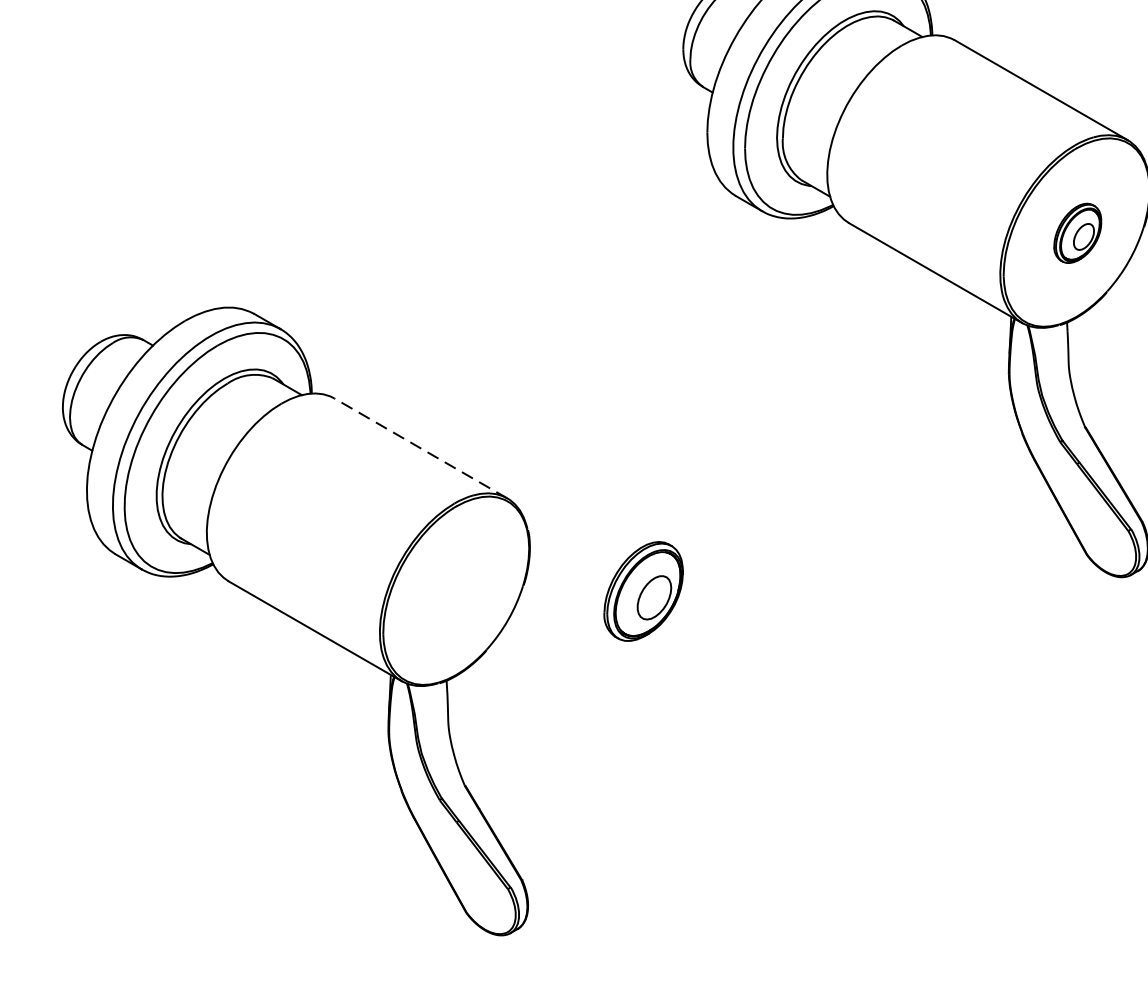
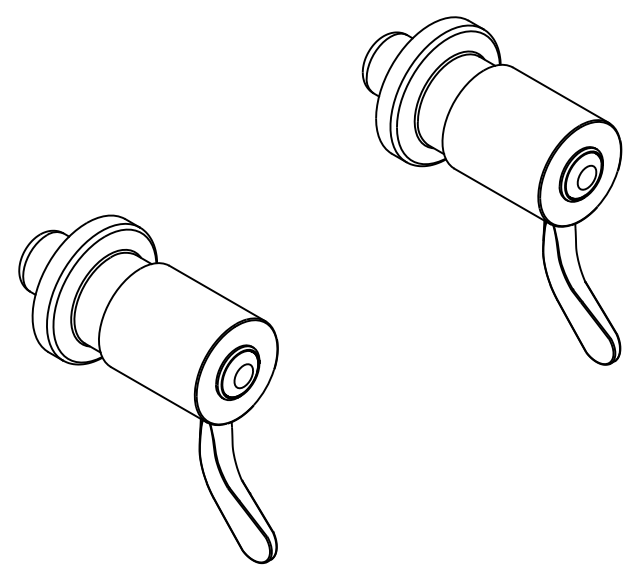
part: (1076, 233) -> (580, 174), size x1.67
line: (419, 448) -> (216, 293), dashed -> solid
part: (643, 591) -> (237, 372), moved

